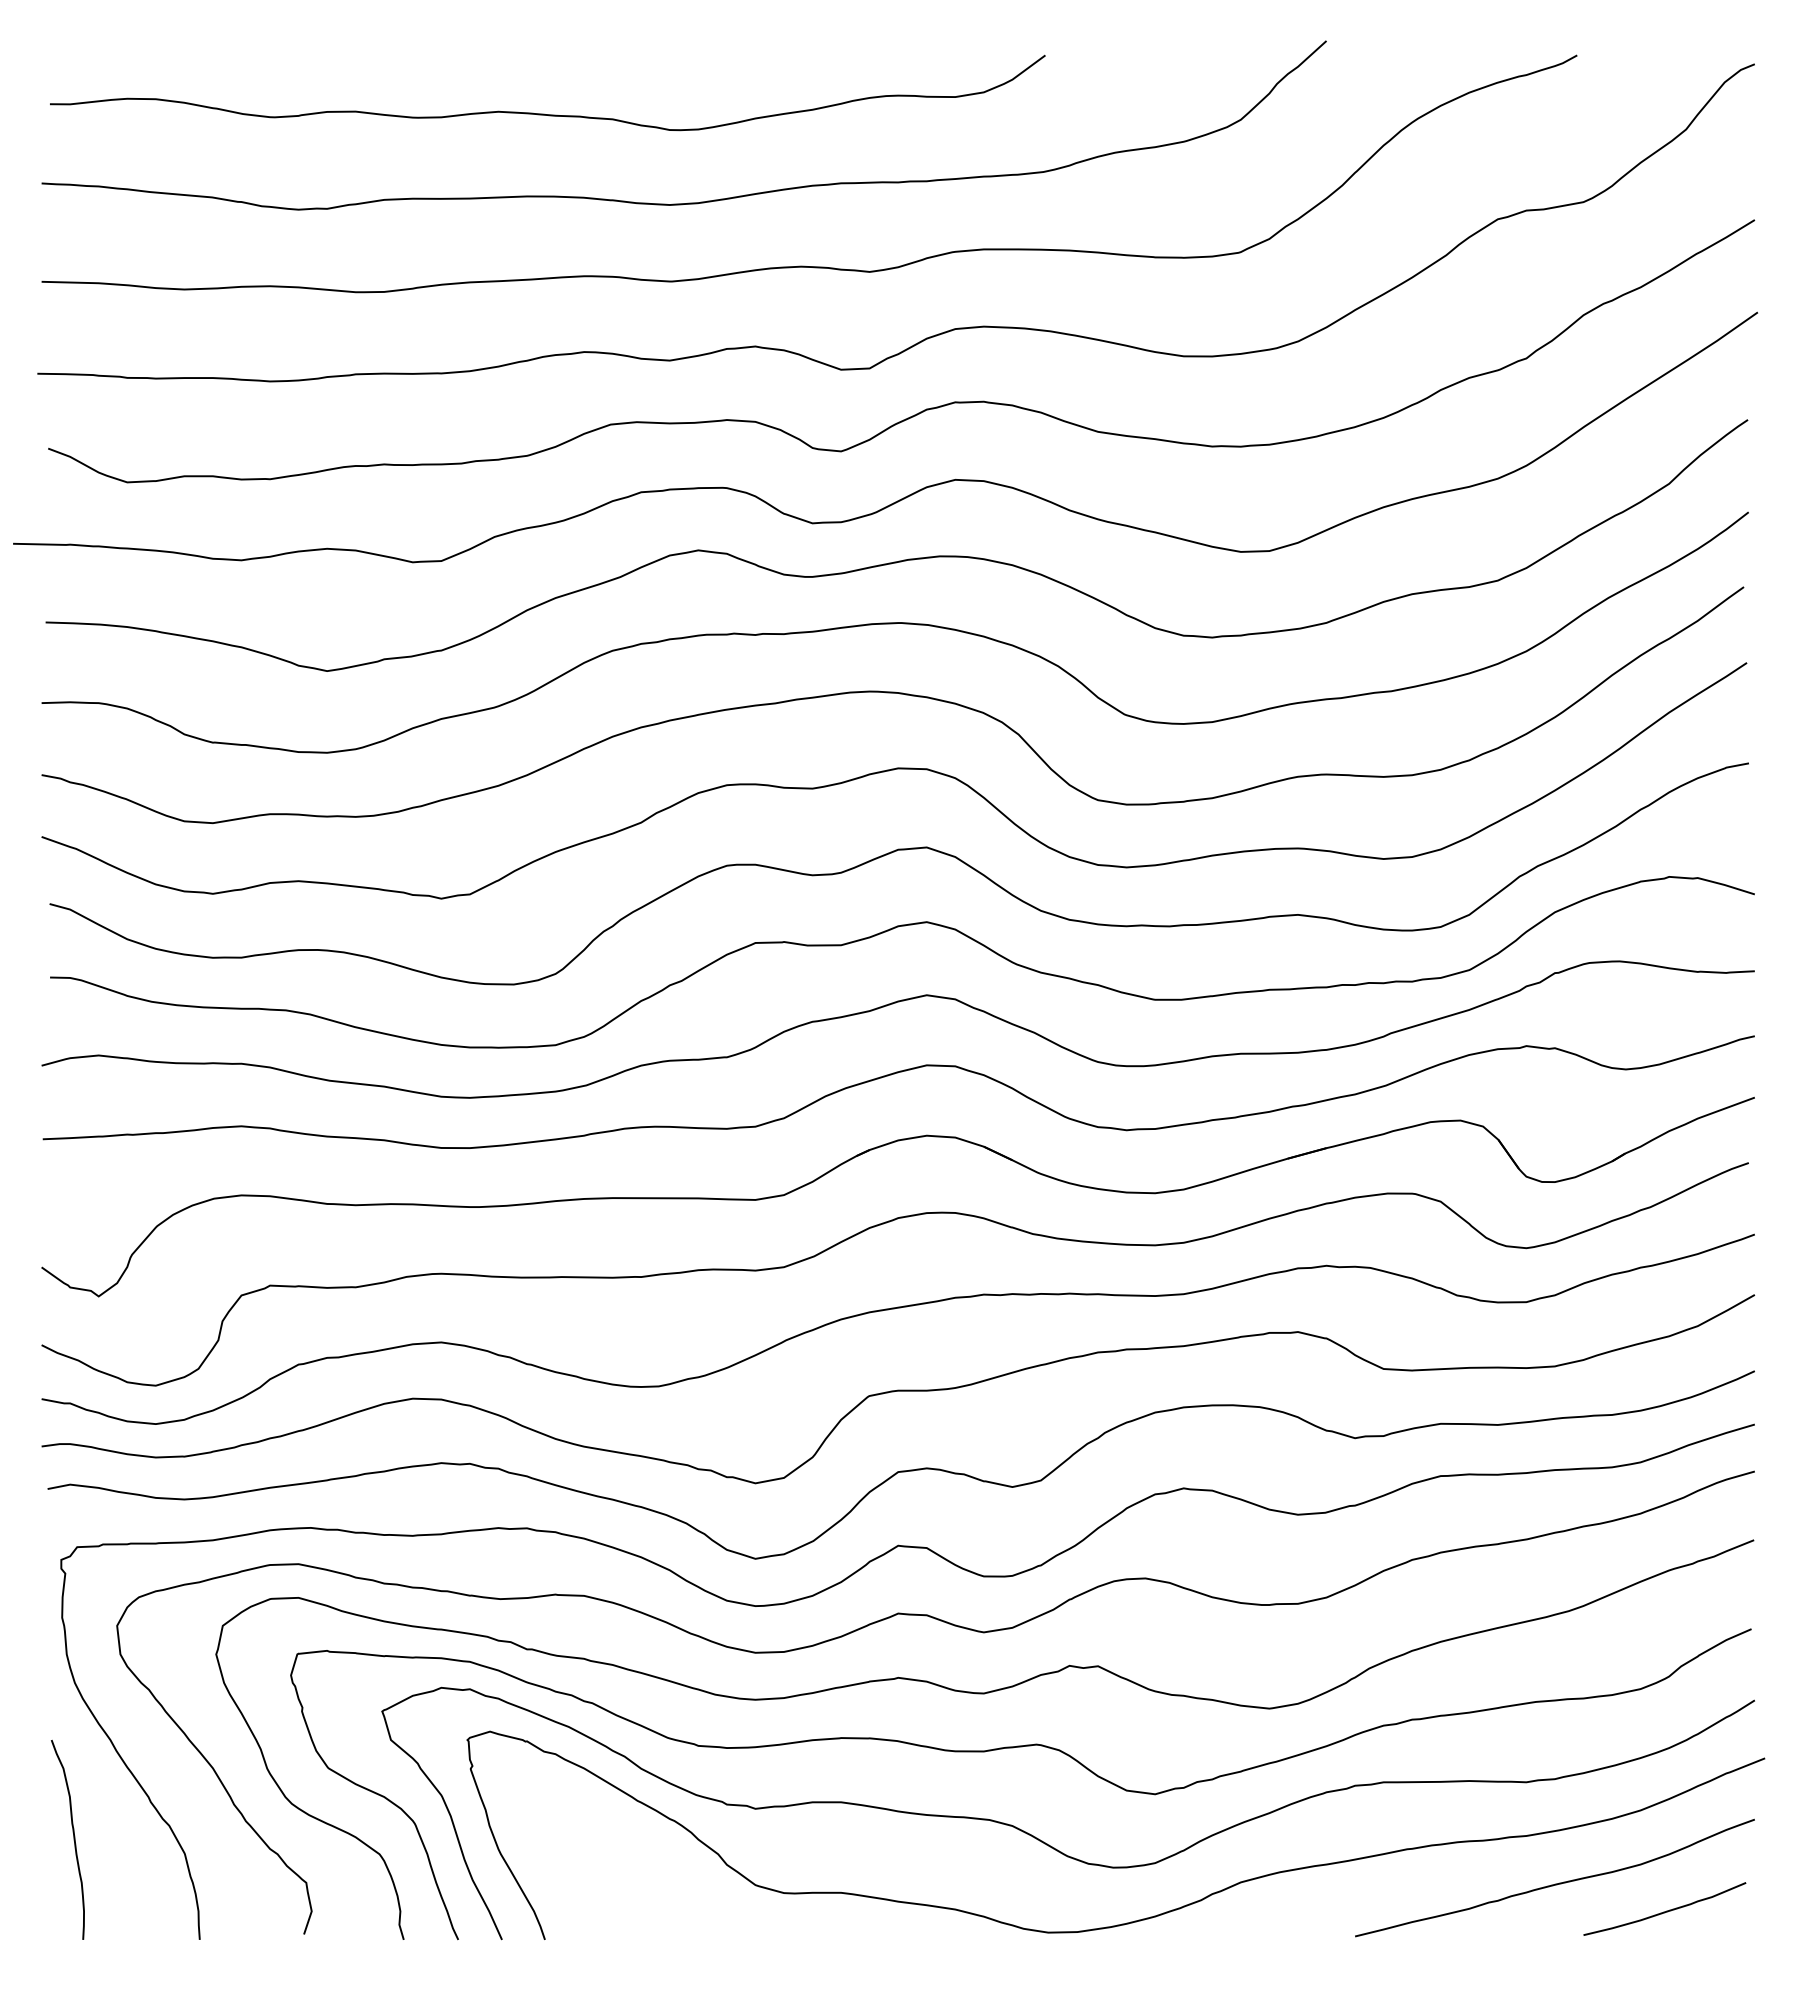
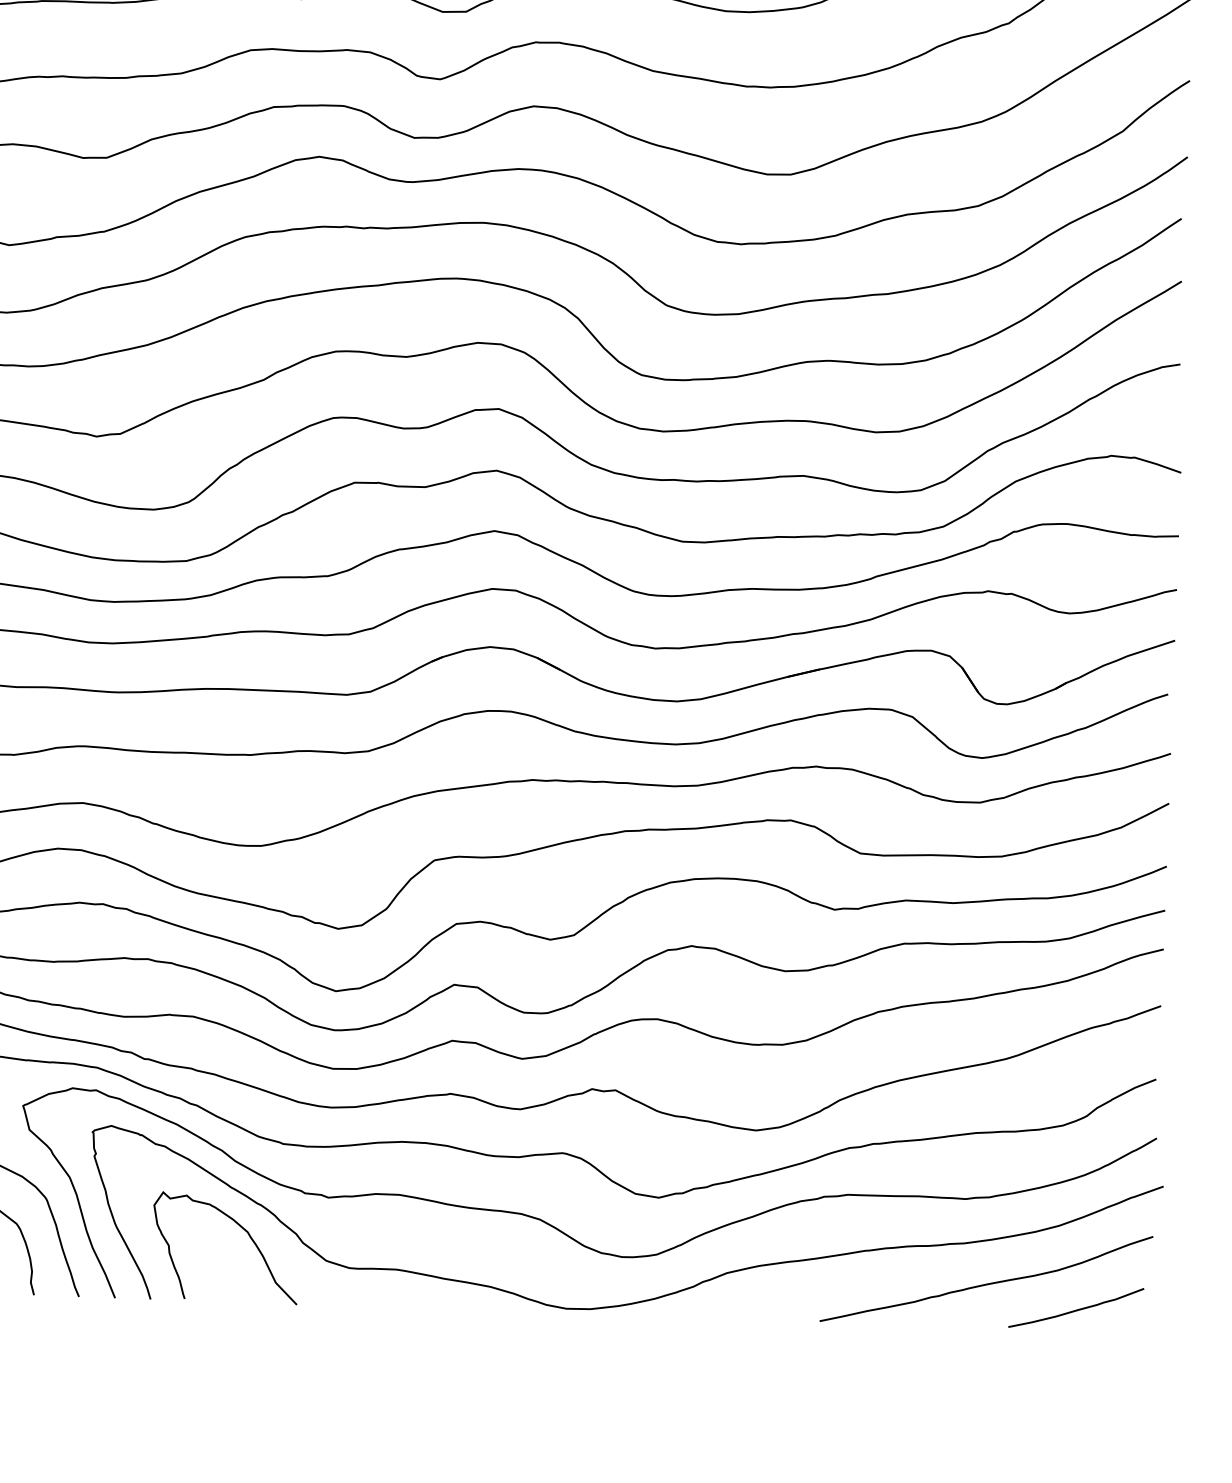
curve: (650, 1848) -> (240, 1227), added

